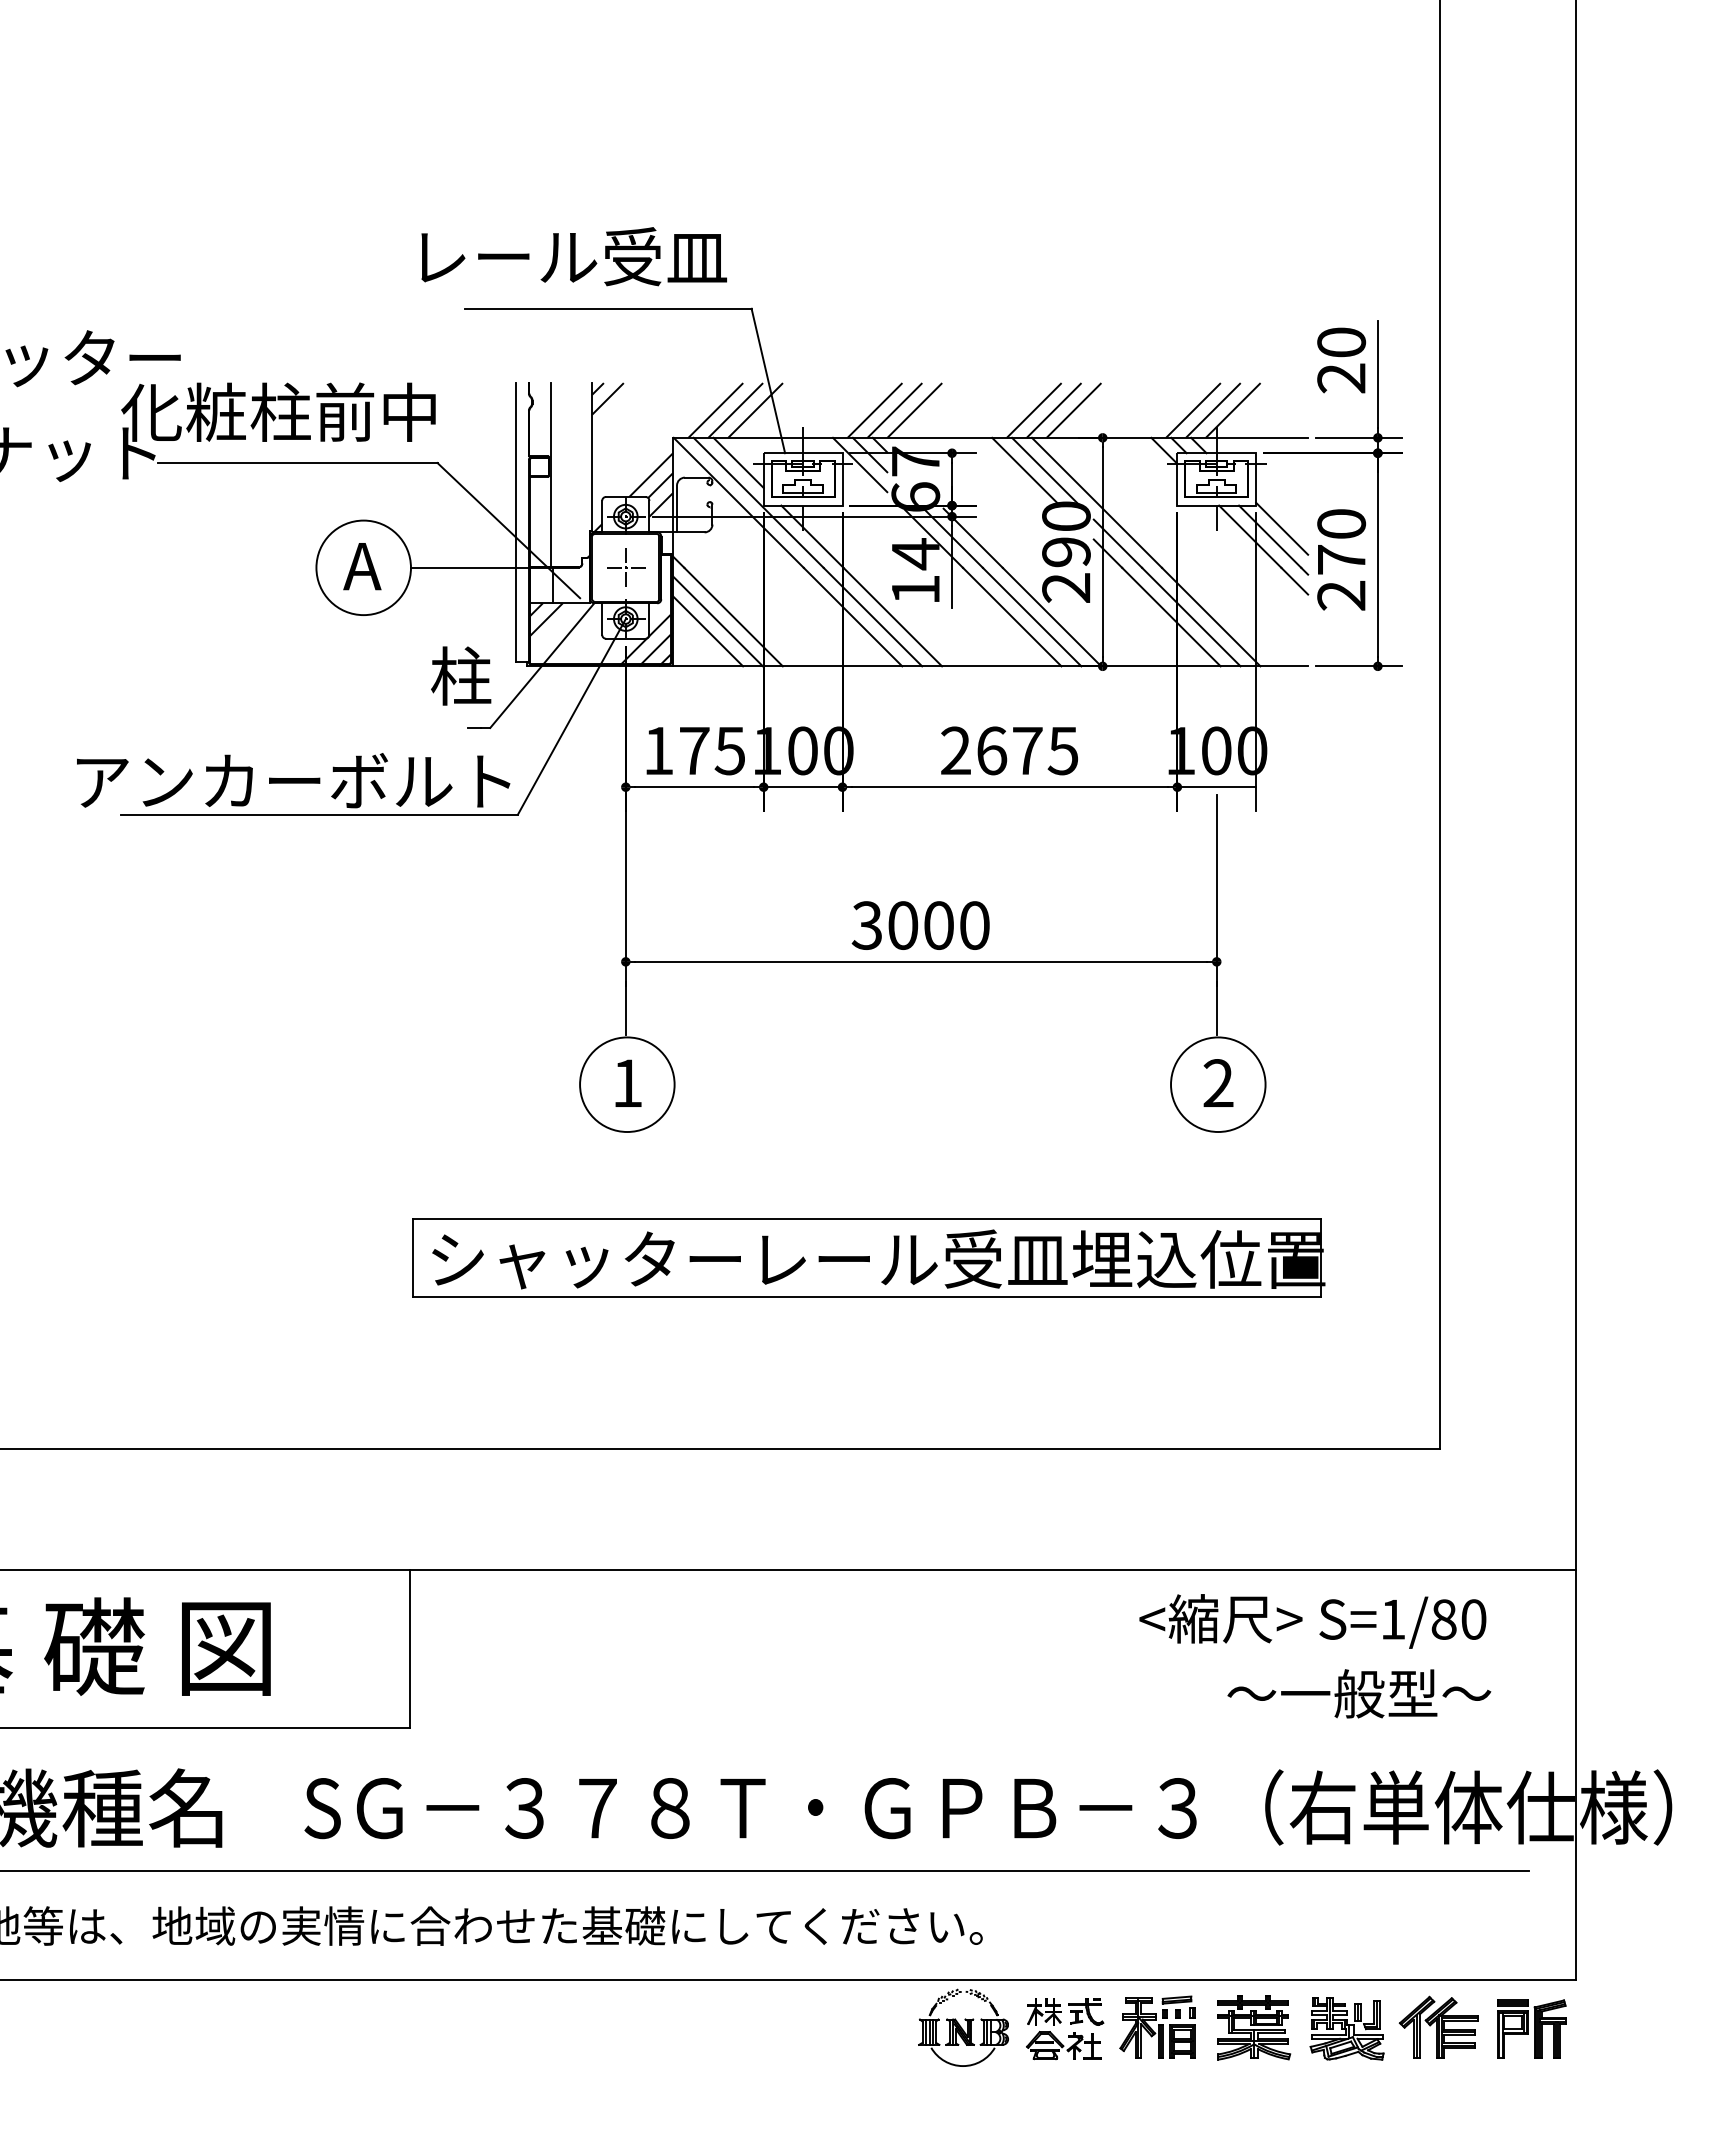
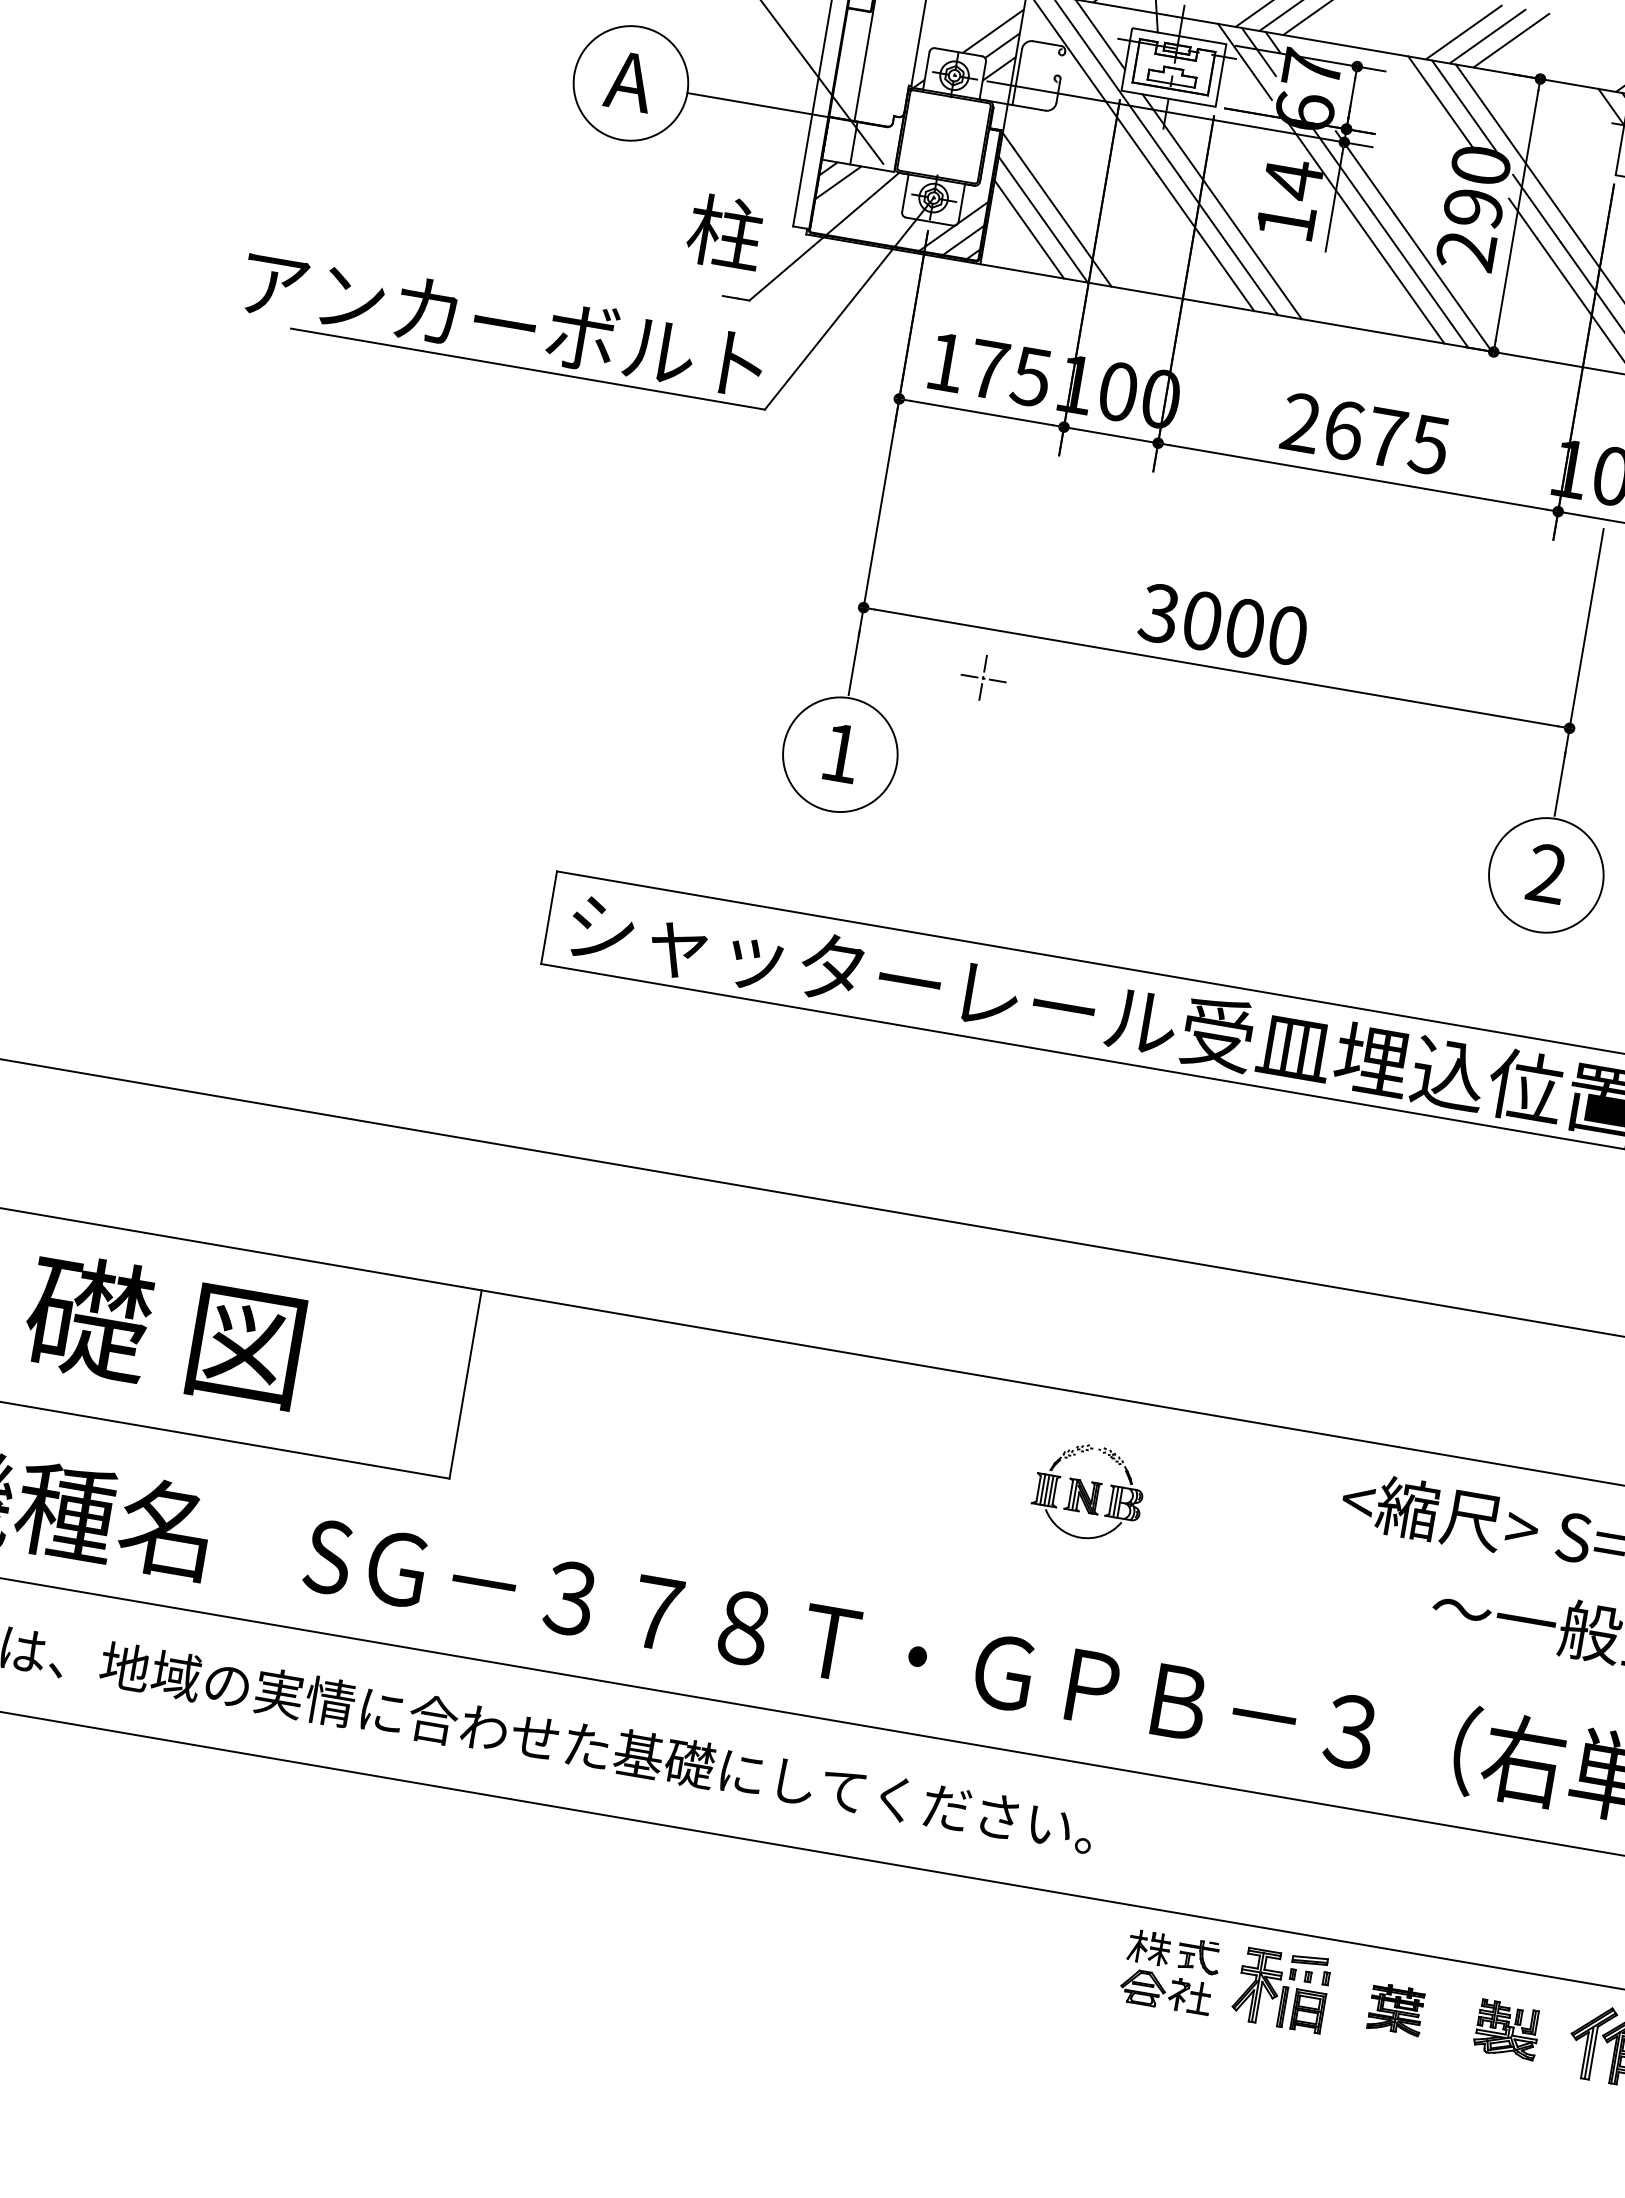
part: (626, 567) -> (983, 678), moved
part: (963, 2027) -> (1088, 1491), moved
part: (1254, 2027) -> (1397, 2009), size x0.6
part: (1346, 2028) -> (1506, 2029), size x0.7

